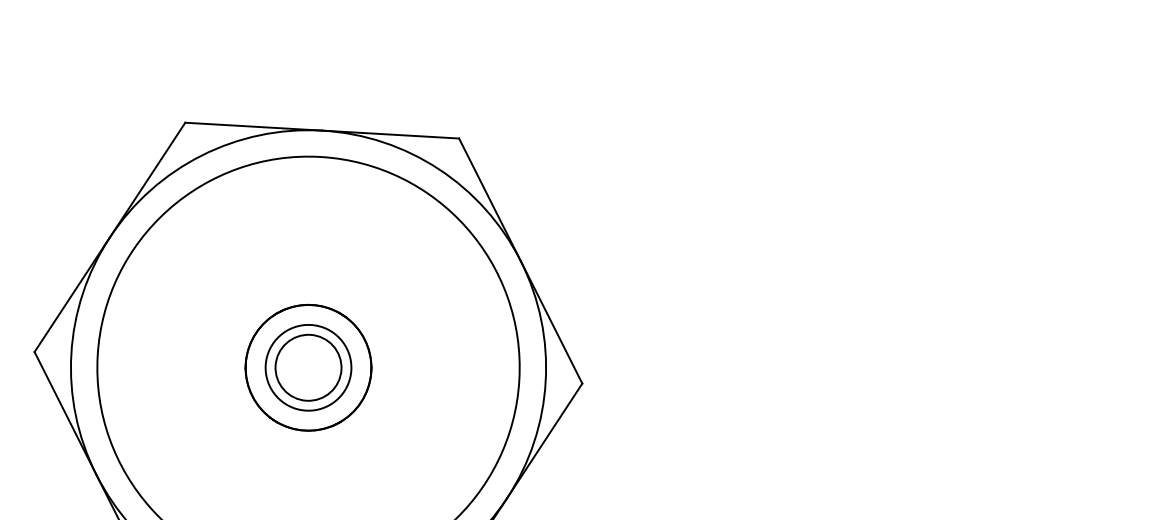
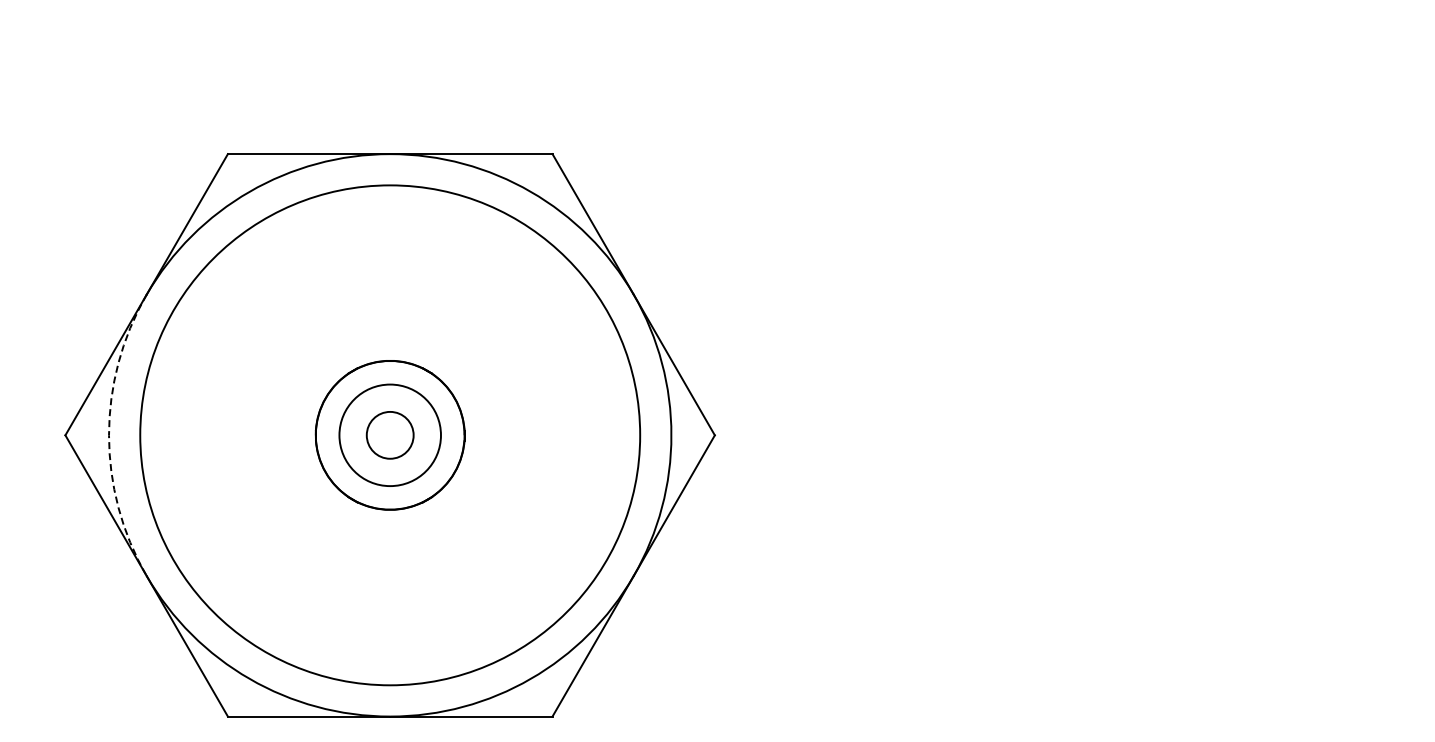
arc: (71, 354) -> (109, 435), solid -> dashed
circle: (308, 367) -> (390, 435), size x0.6

